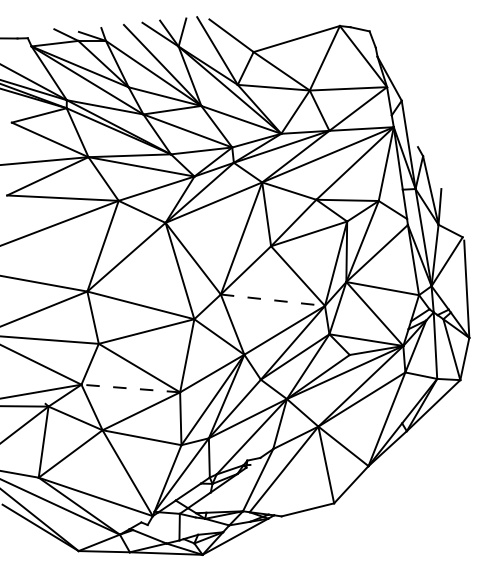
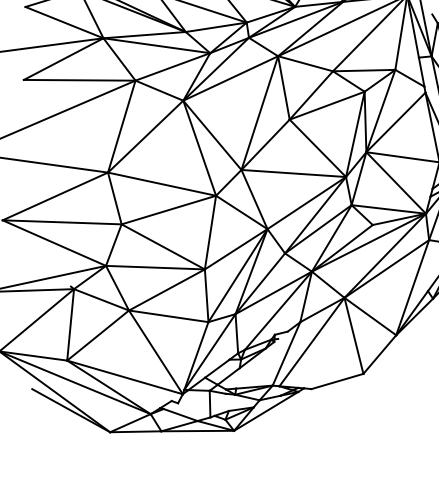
line: (273, 300) -> (294, 173), dashed -> solid
line: (130, 388) -> (155, 267), dashed -> solid

